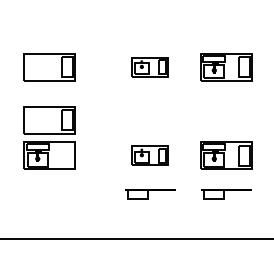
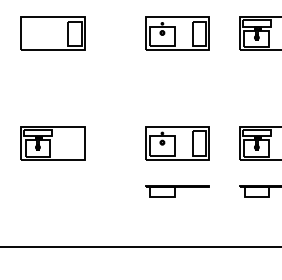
part: (150, 67) -> (177, 34), size x1.43
part: (49, 120) -> (52, 99), removed
part: (150, 155) -> (177, 143), size x1.43

